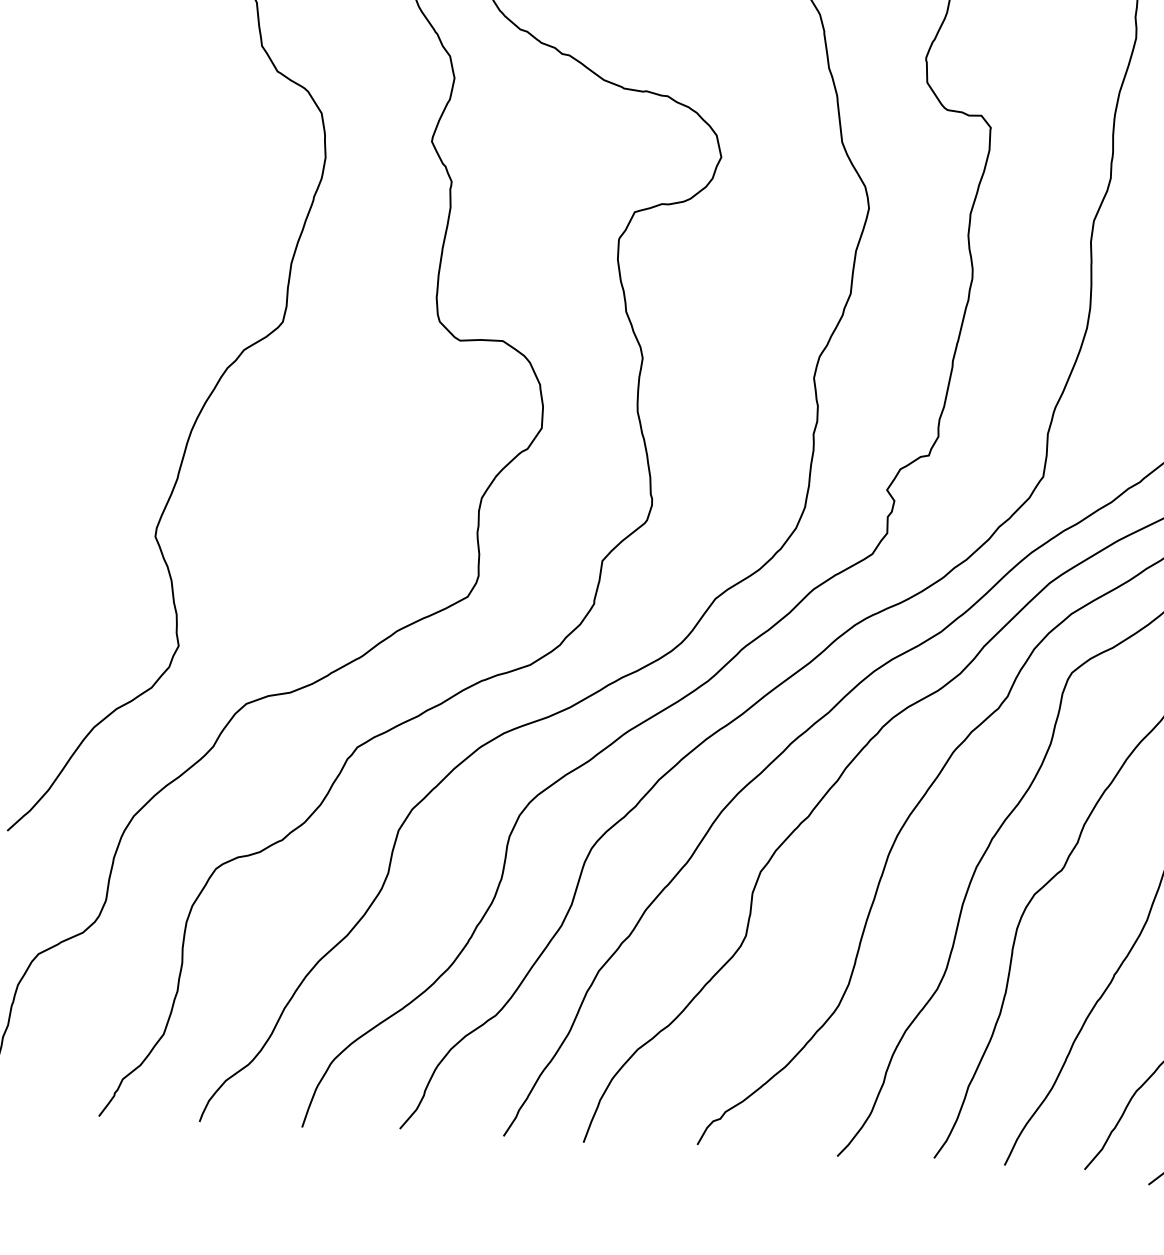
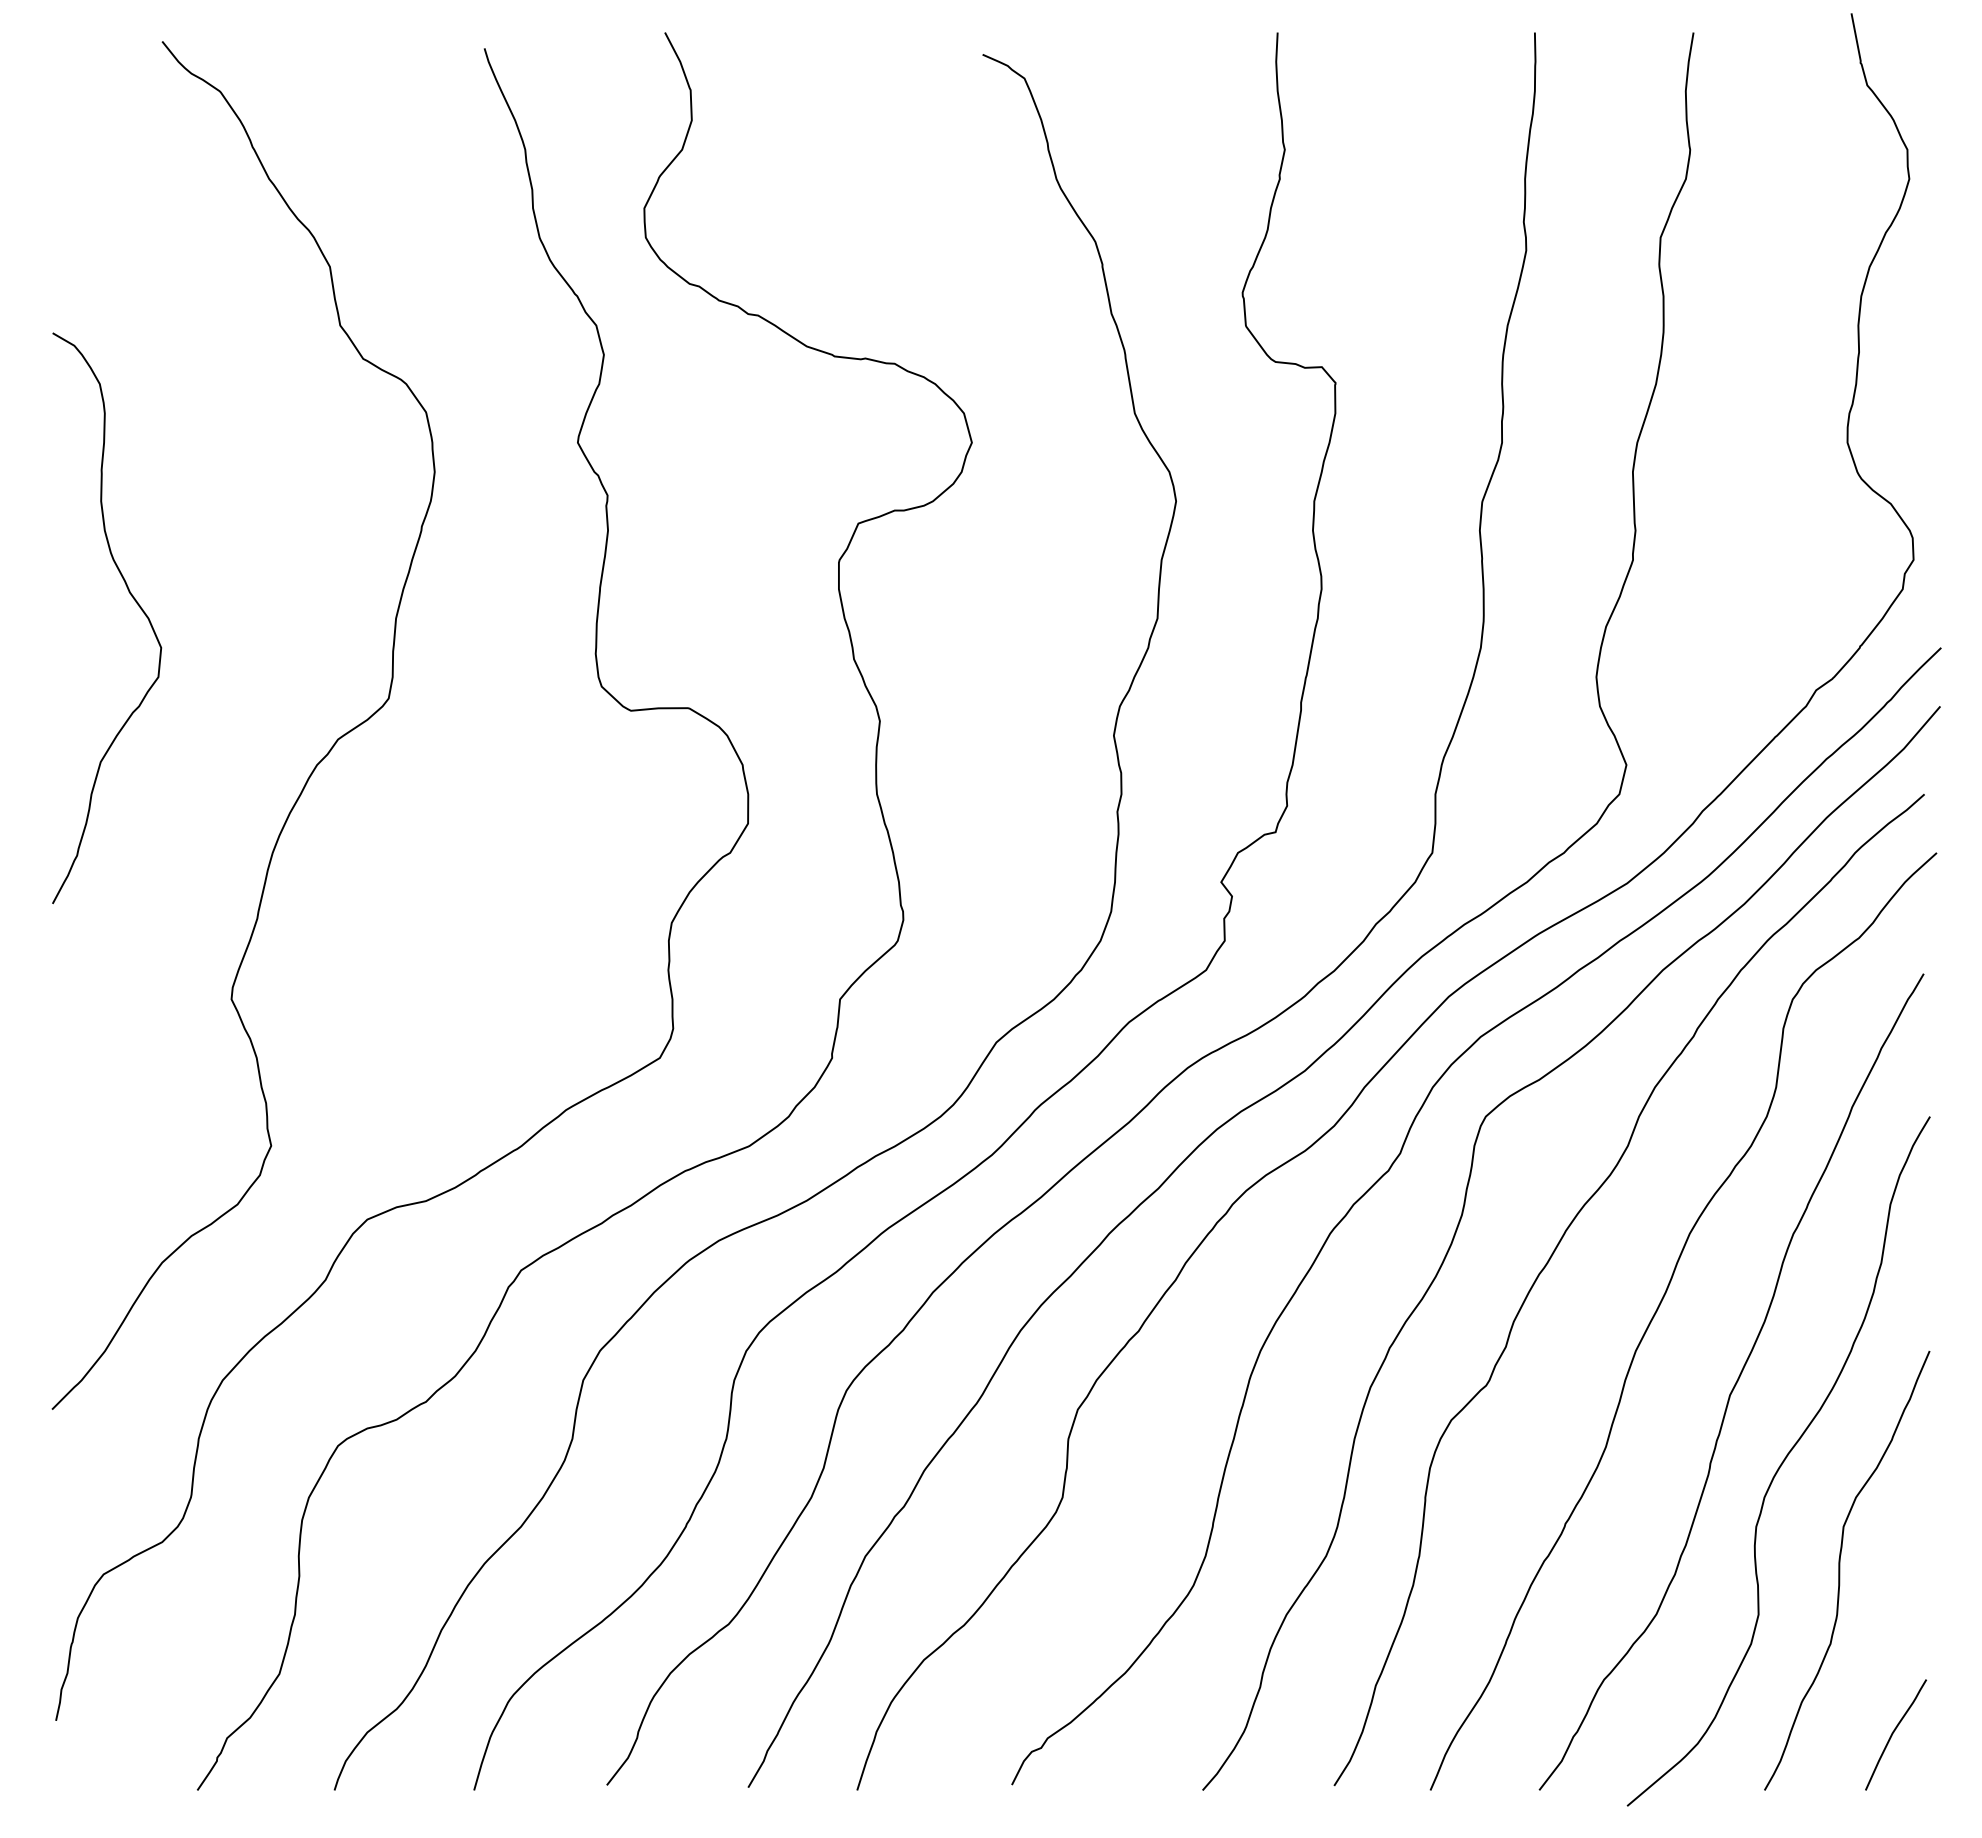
curve: (99, 239) -> (133, 599), added

